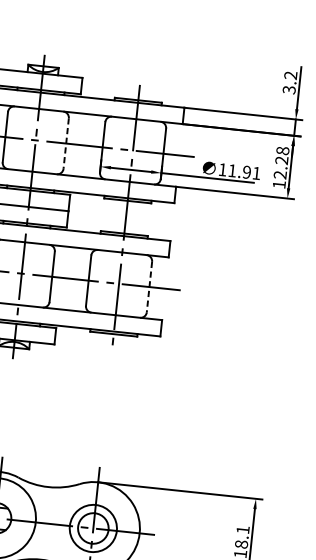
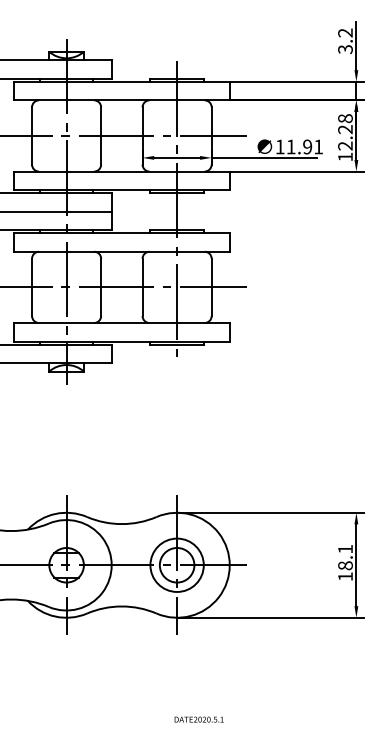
line: (66, 143) -> (101, 135), dashed -> solid
line: (149, 287) -> (211, 287), dashed -> solid

